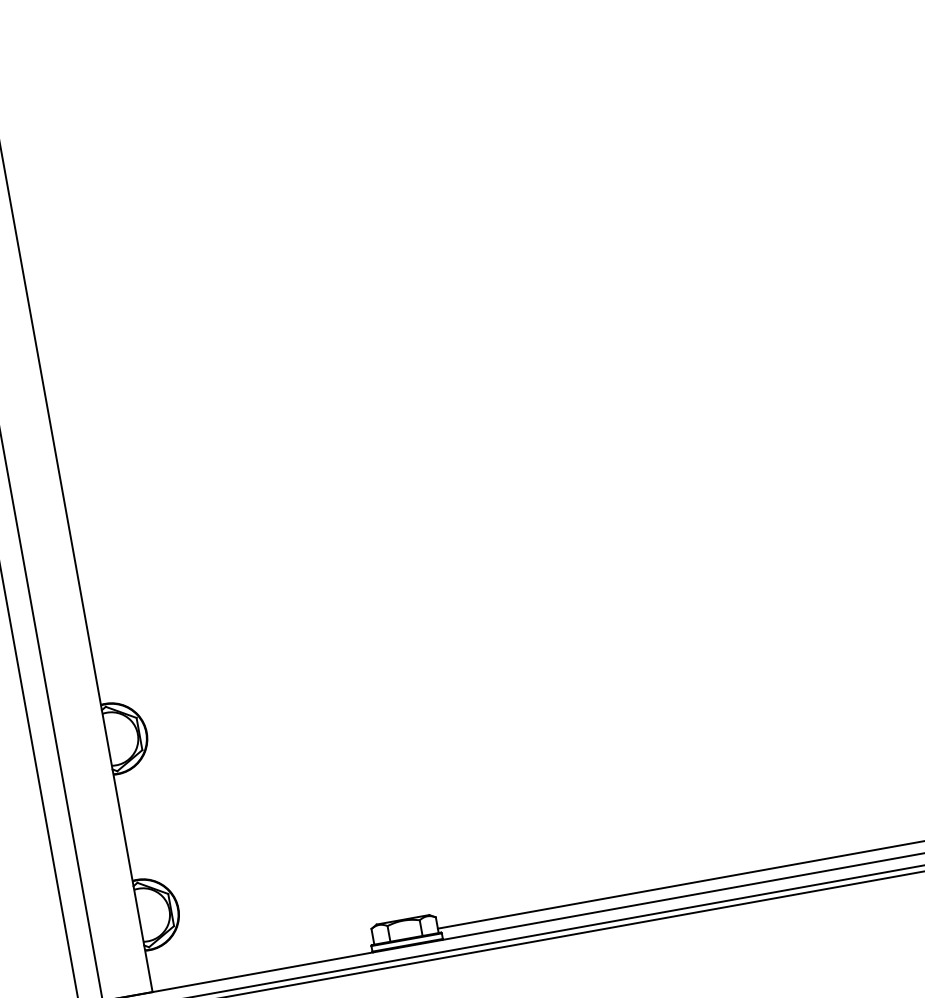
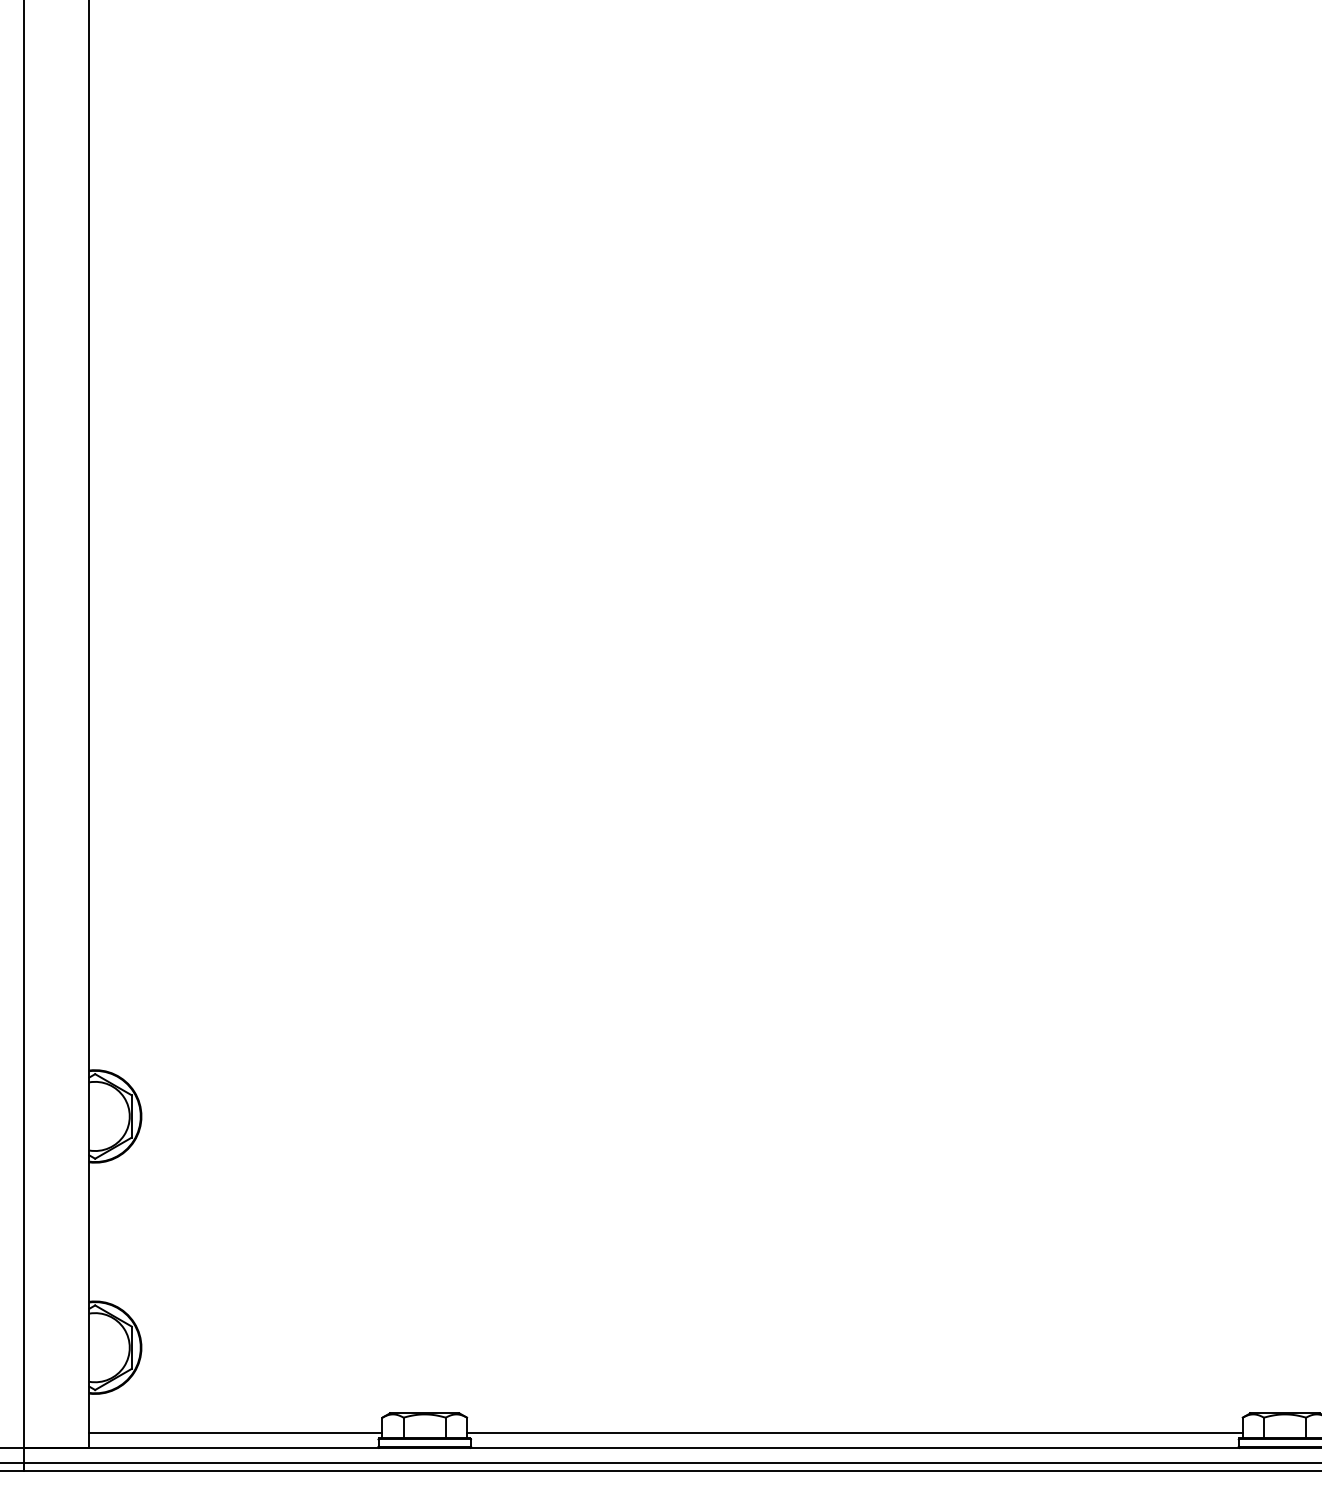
line: (261, 960) -> (235, 1432), added

